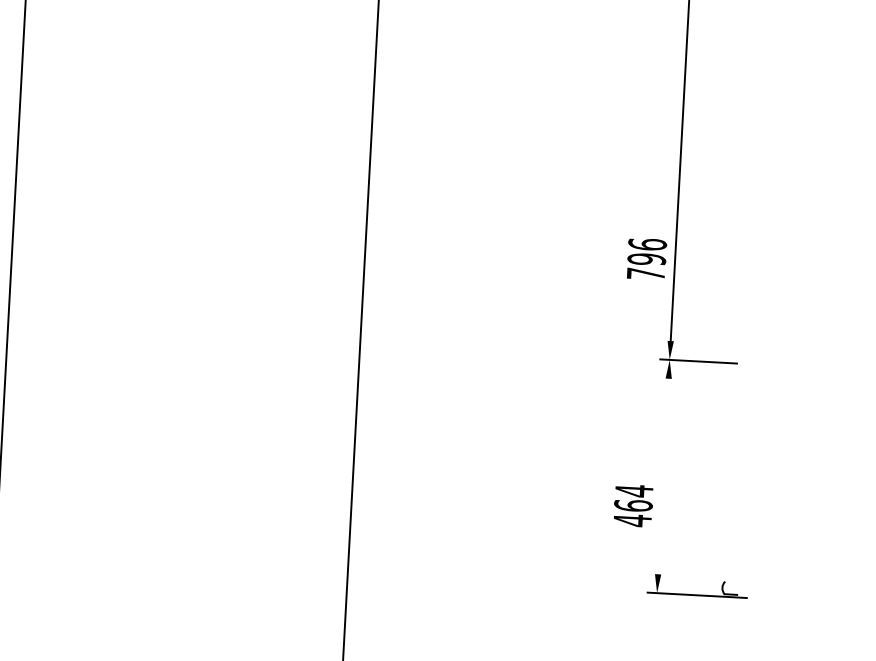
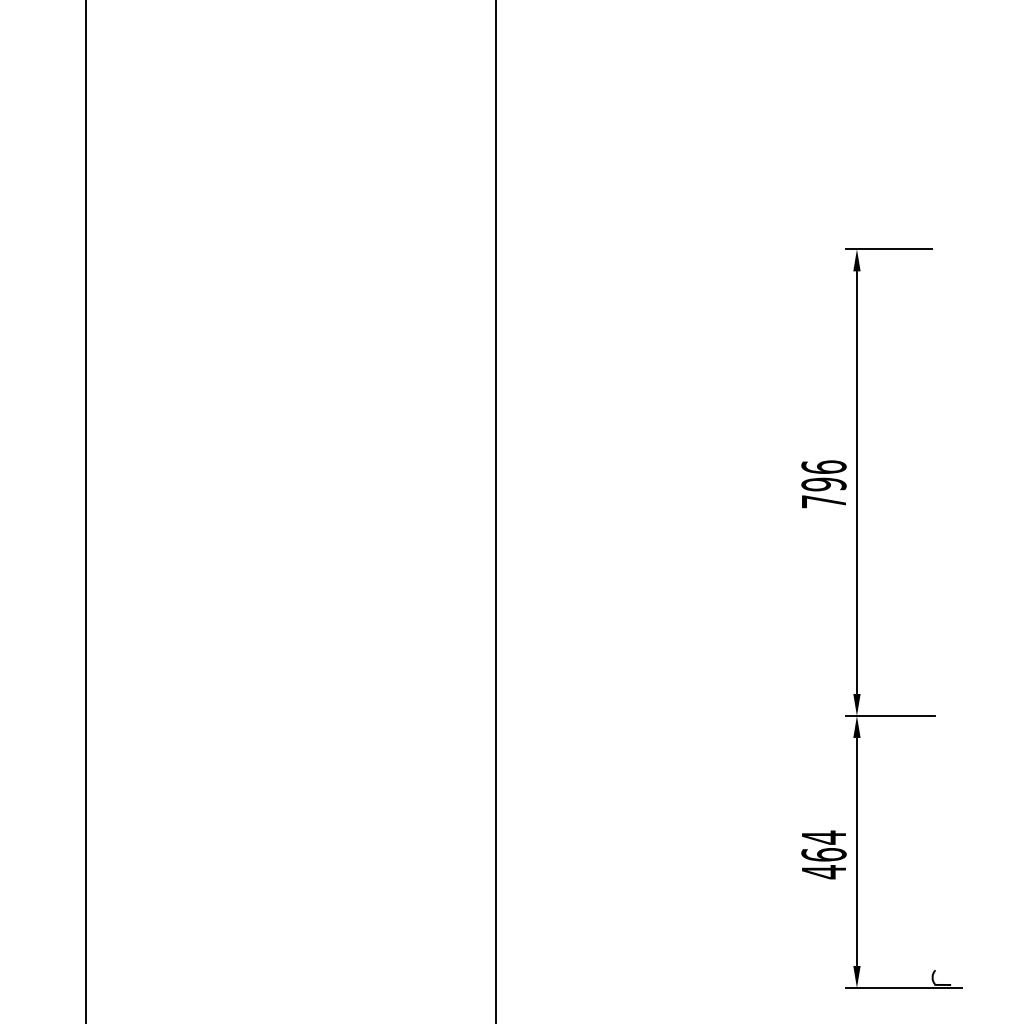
text: (646, 259) -> (823, 484), moved
line: (663, 476) -> (856, 851), added
text: (633, 505) -> (823, 854), moved

